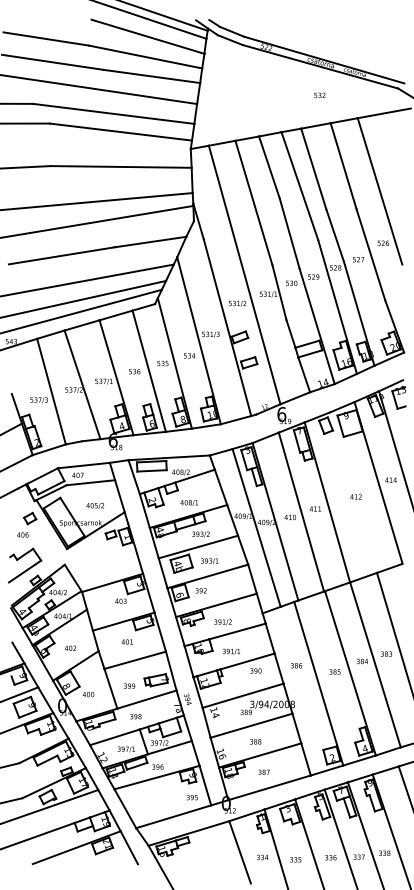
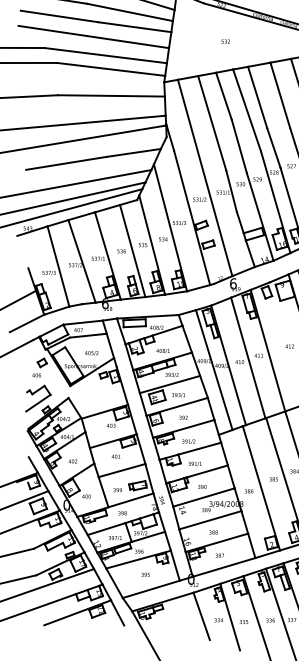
text: (319, 95) -> (225, 41), moved
text: (200, 590) -> (183, 417), moved
text: (296, 665) -> (249, 491), moved
text: (255, 670) -> (201, 486), moved
text: (191, 797) -> (145, 574), moved

